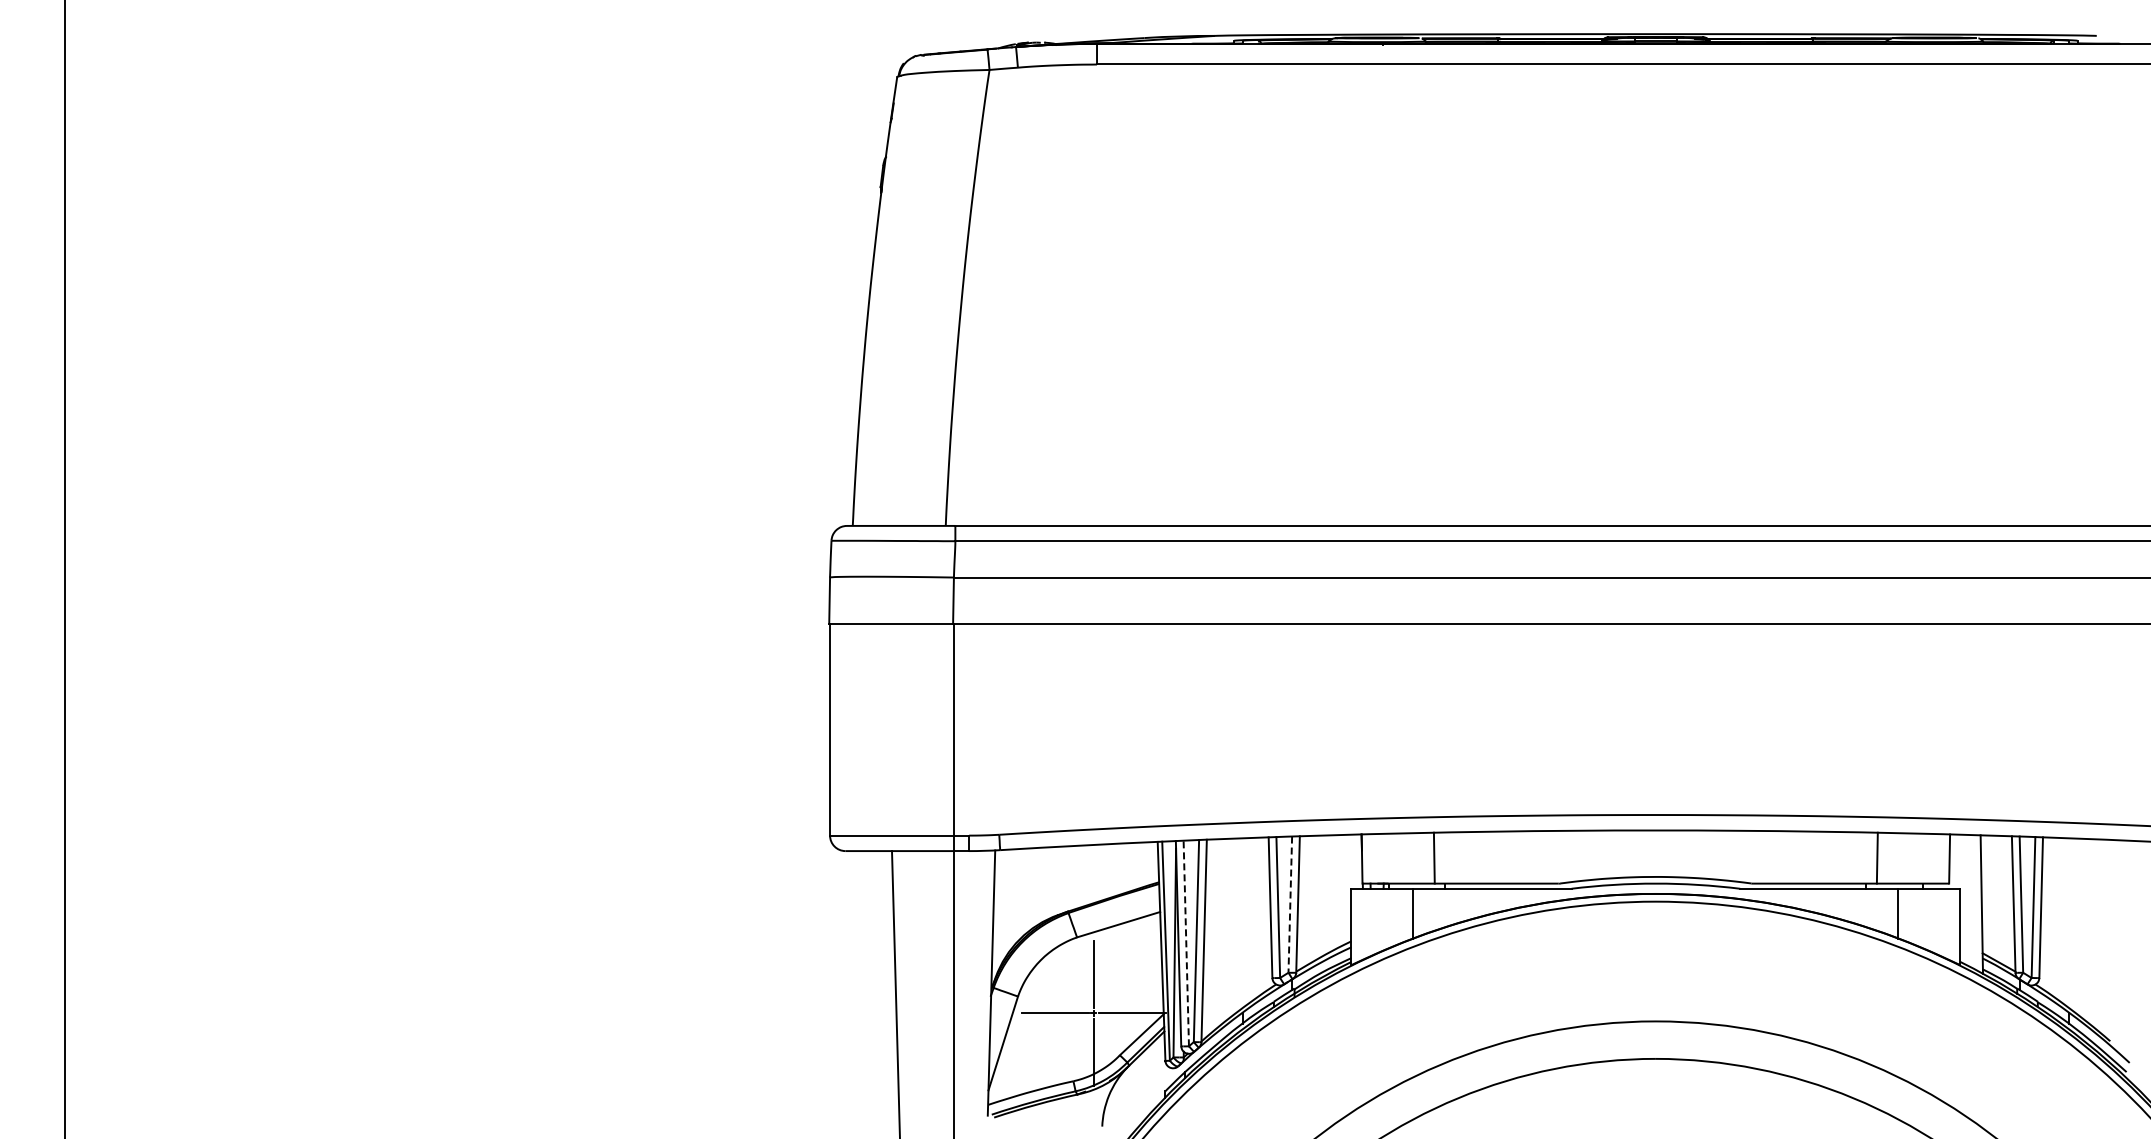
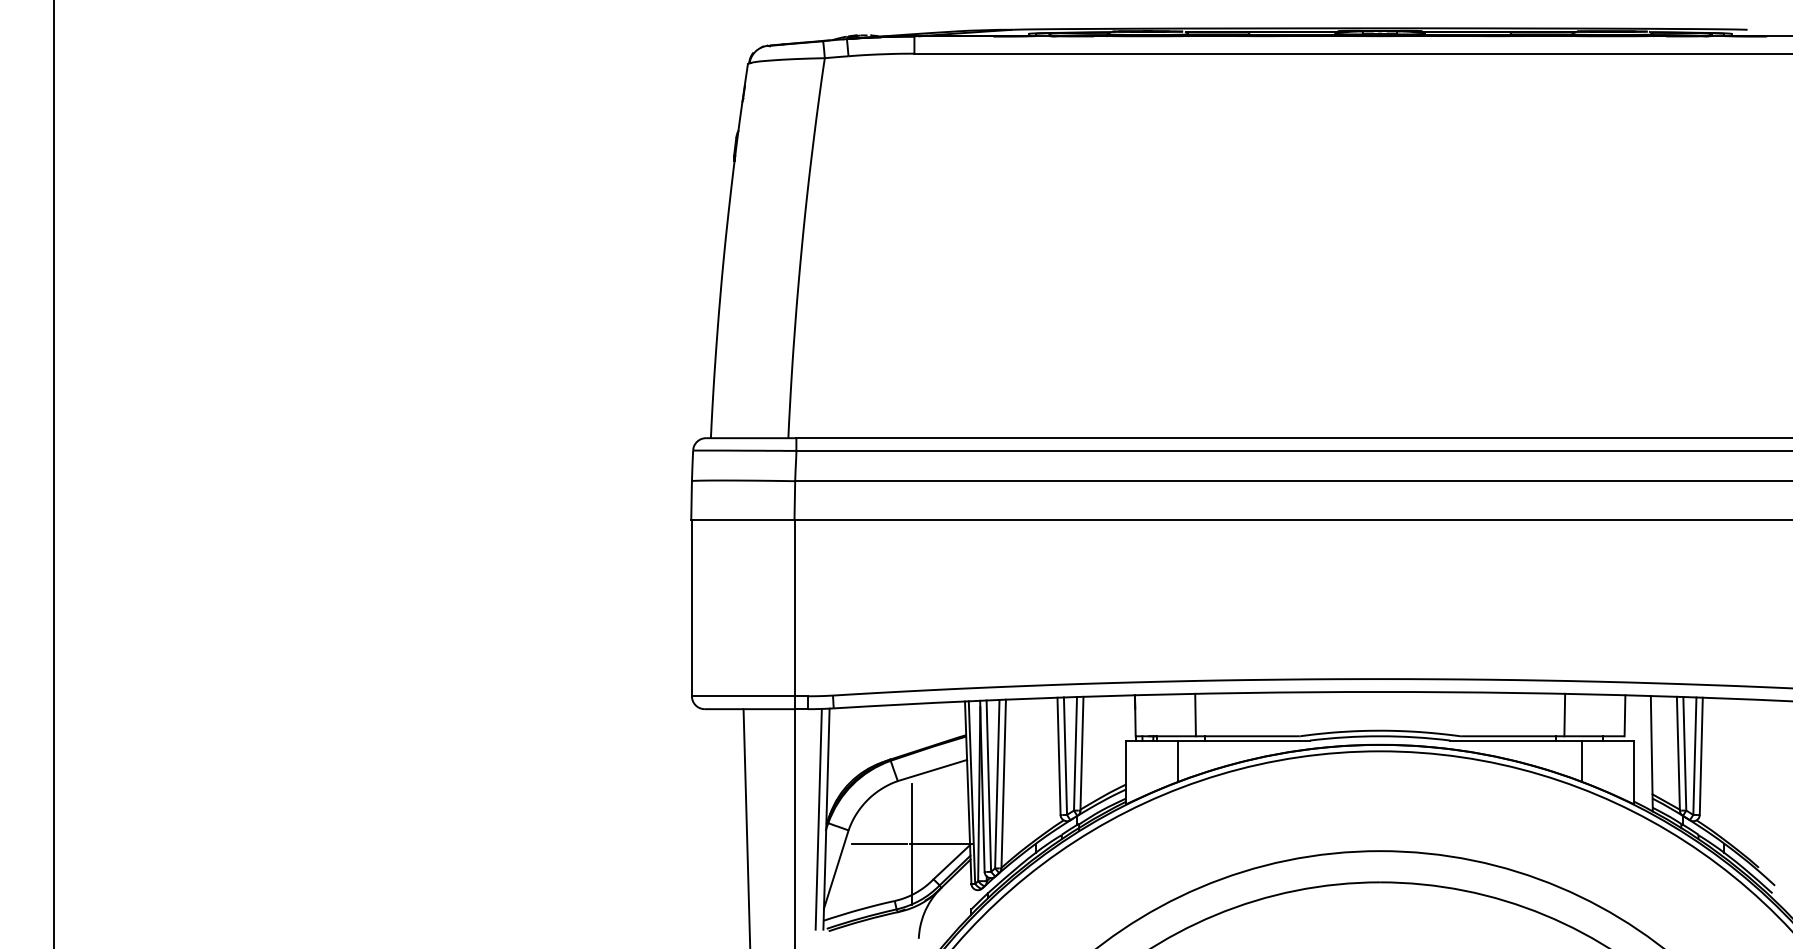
line: (1290, 905) -> (1075, 754), dashed -> solid
line: (1186, 943) -> (989, 786), dashed -> solid
line: (981, 982) -> (818, 818), added

